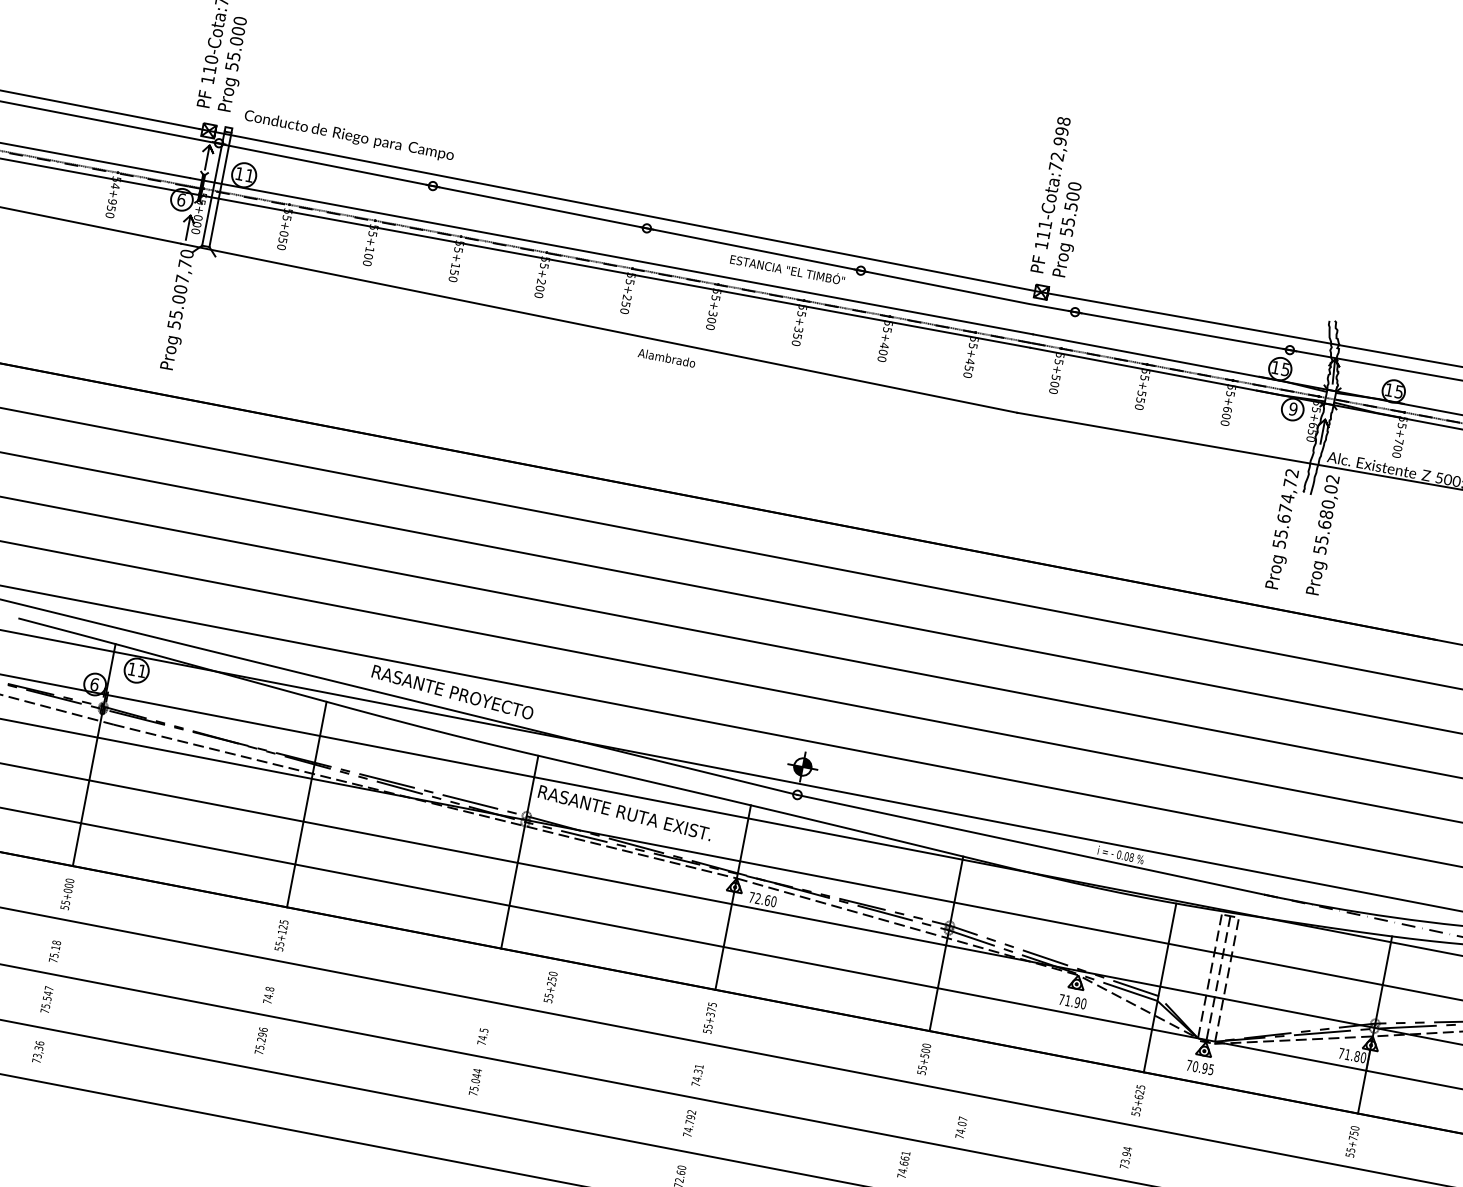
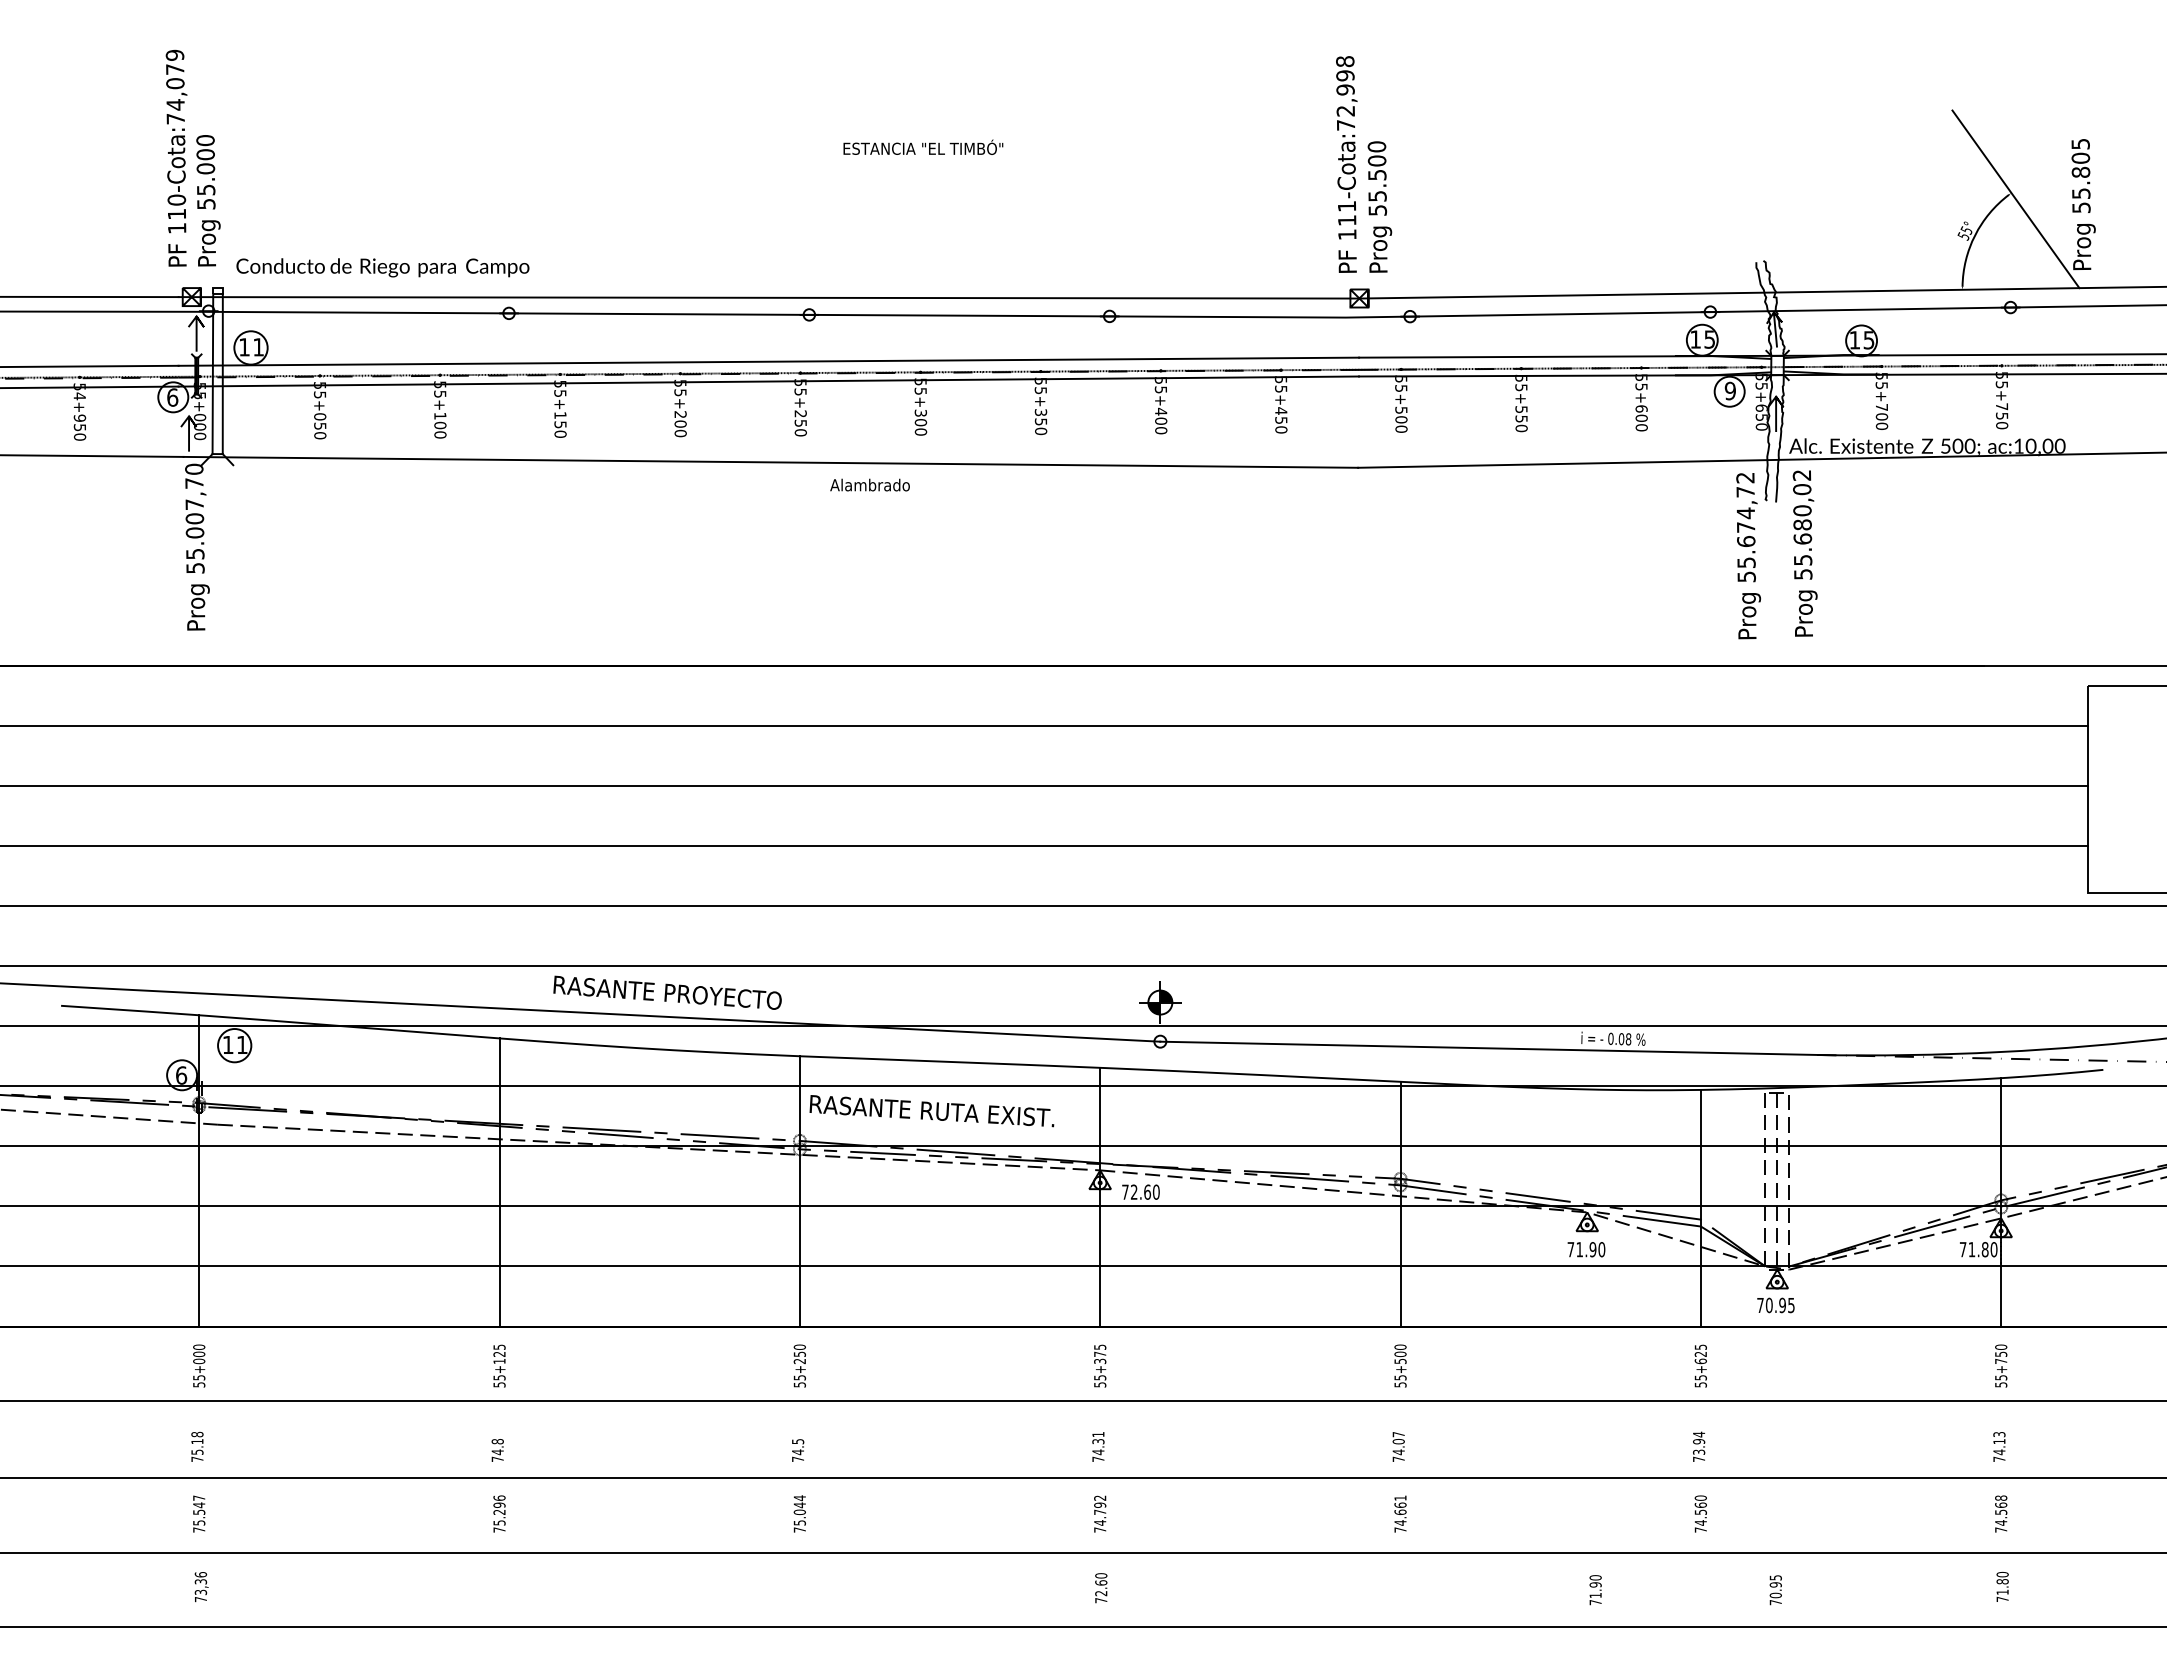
text: (787, 268) -> (923, 146), moved
text: (550, 986) -> (799, 1365), moved
text: (961, 1127) -> (1398, 1446), moved

